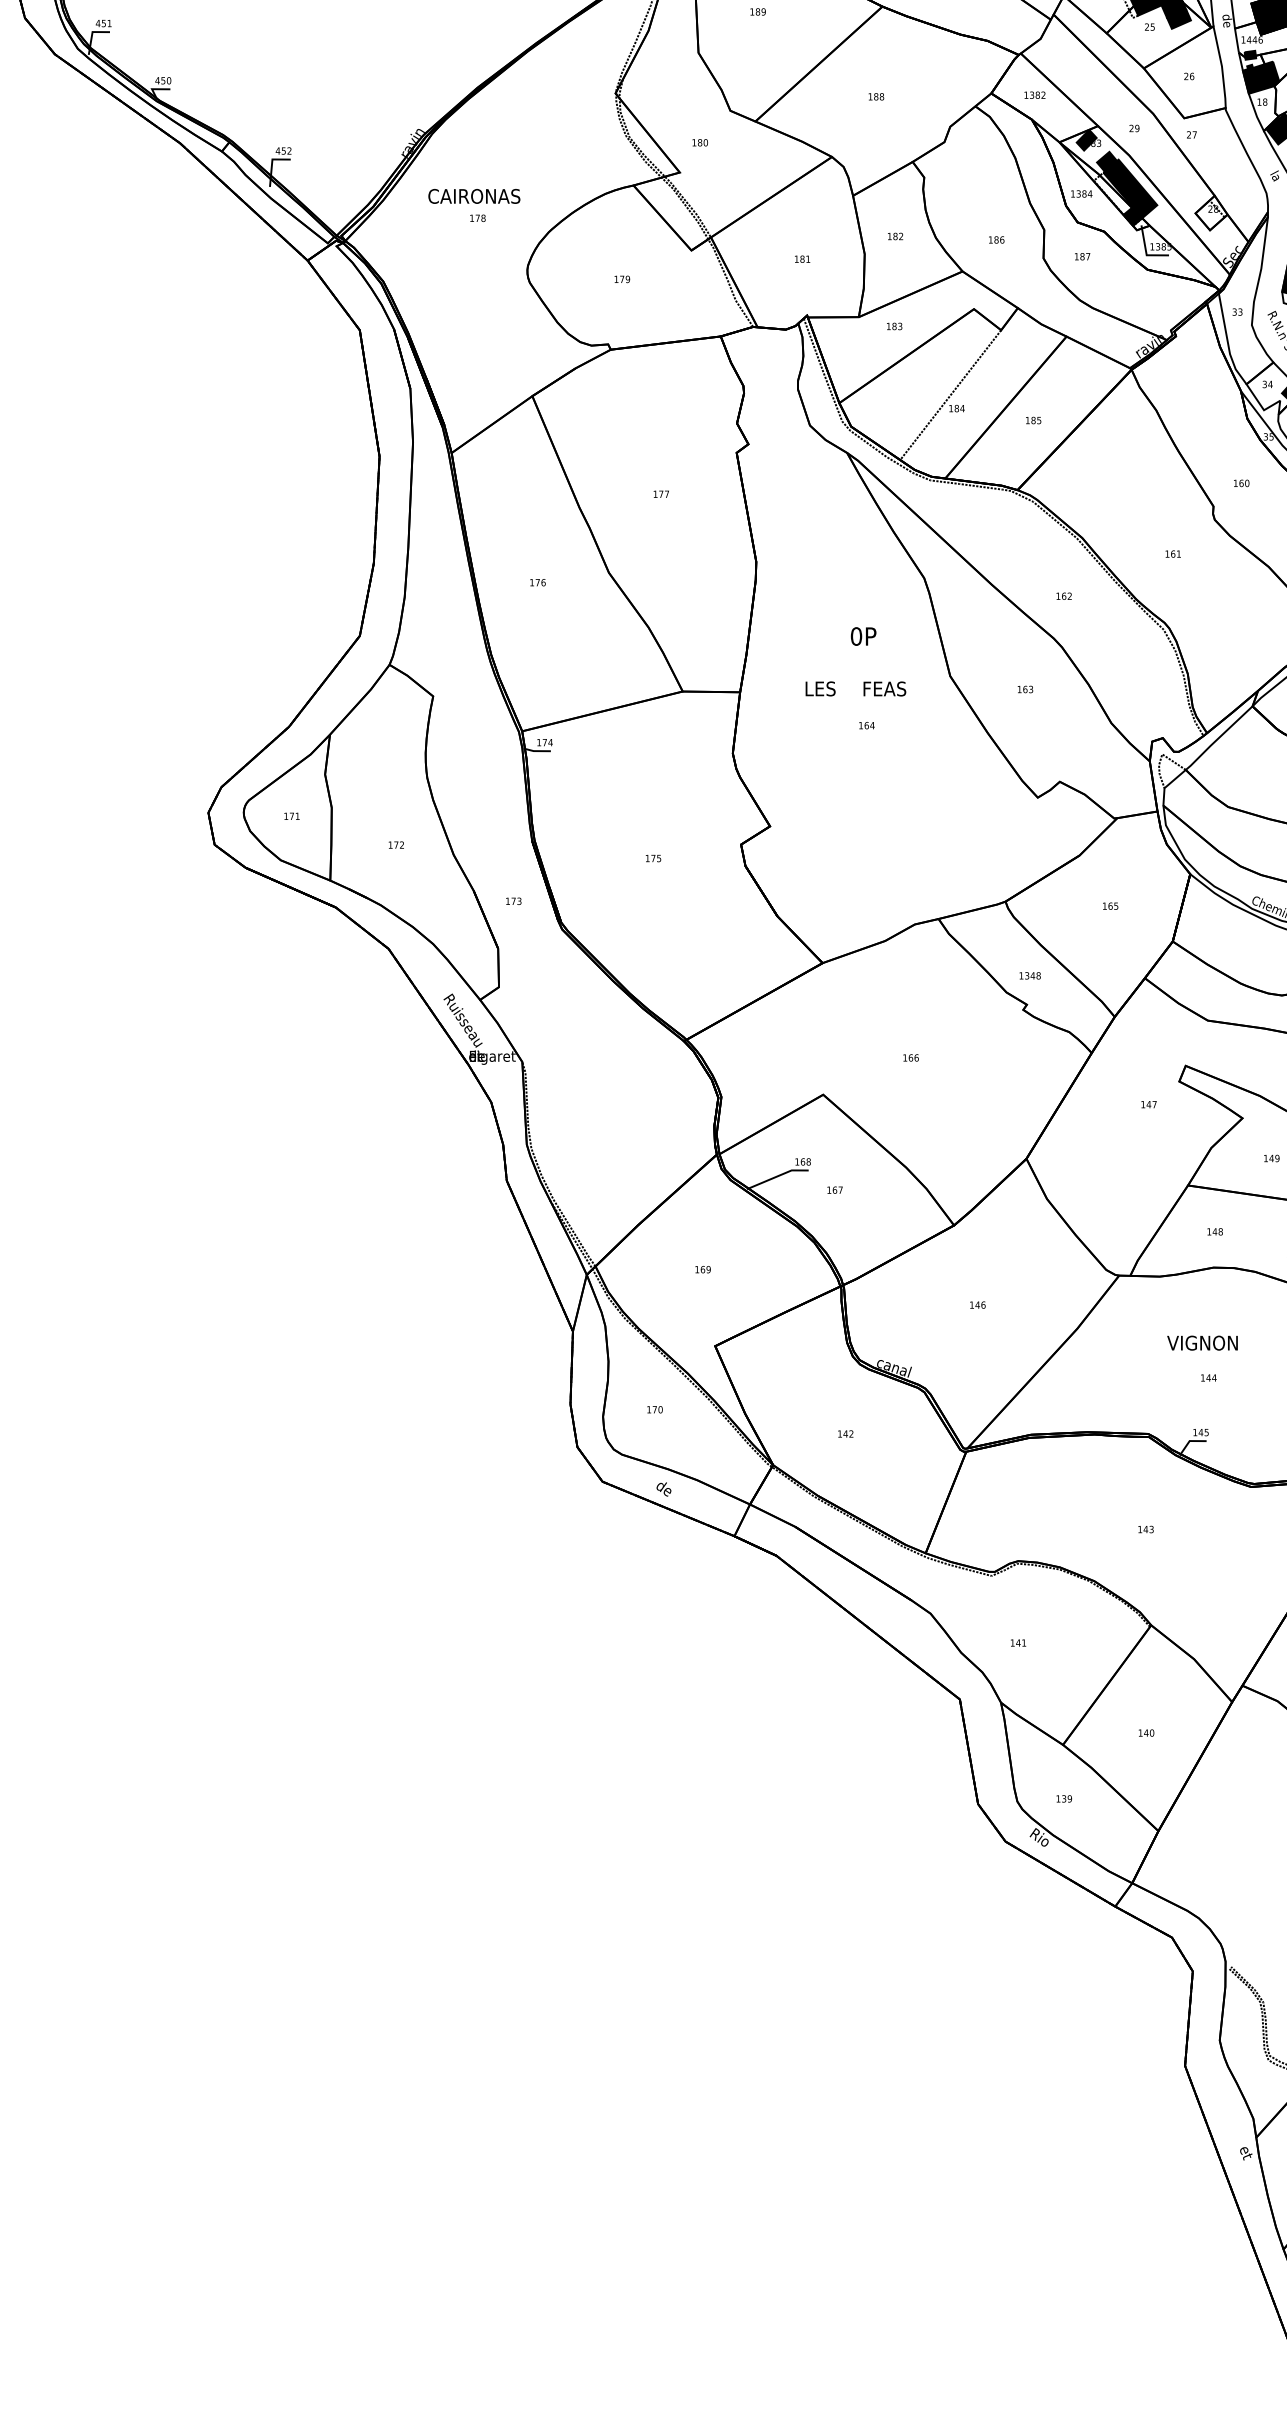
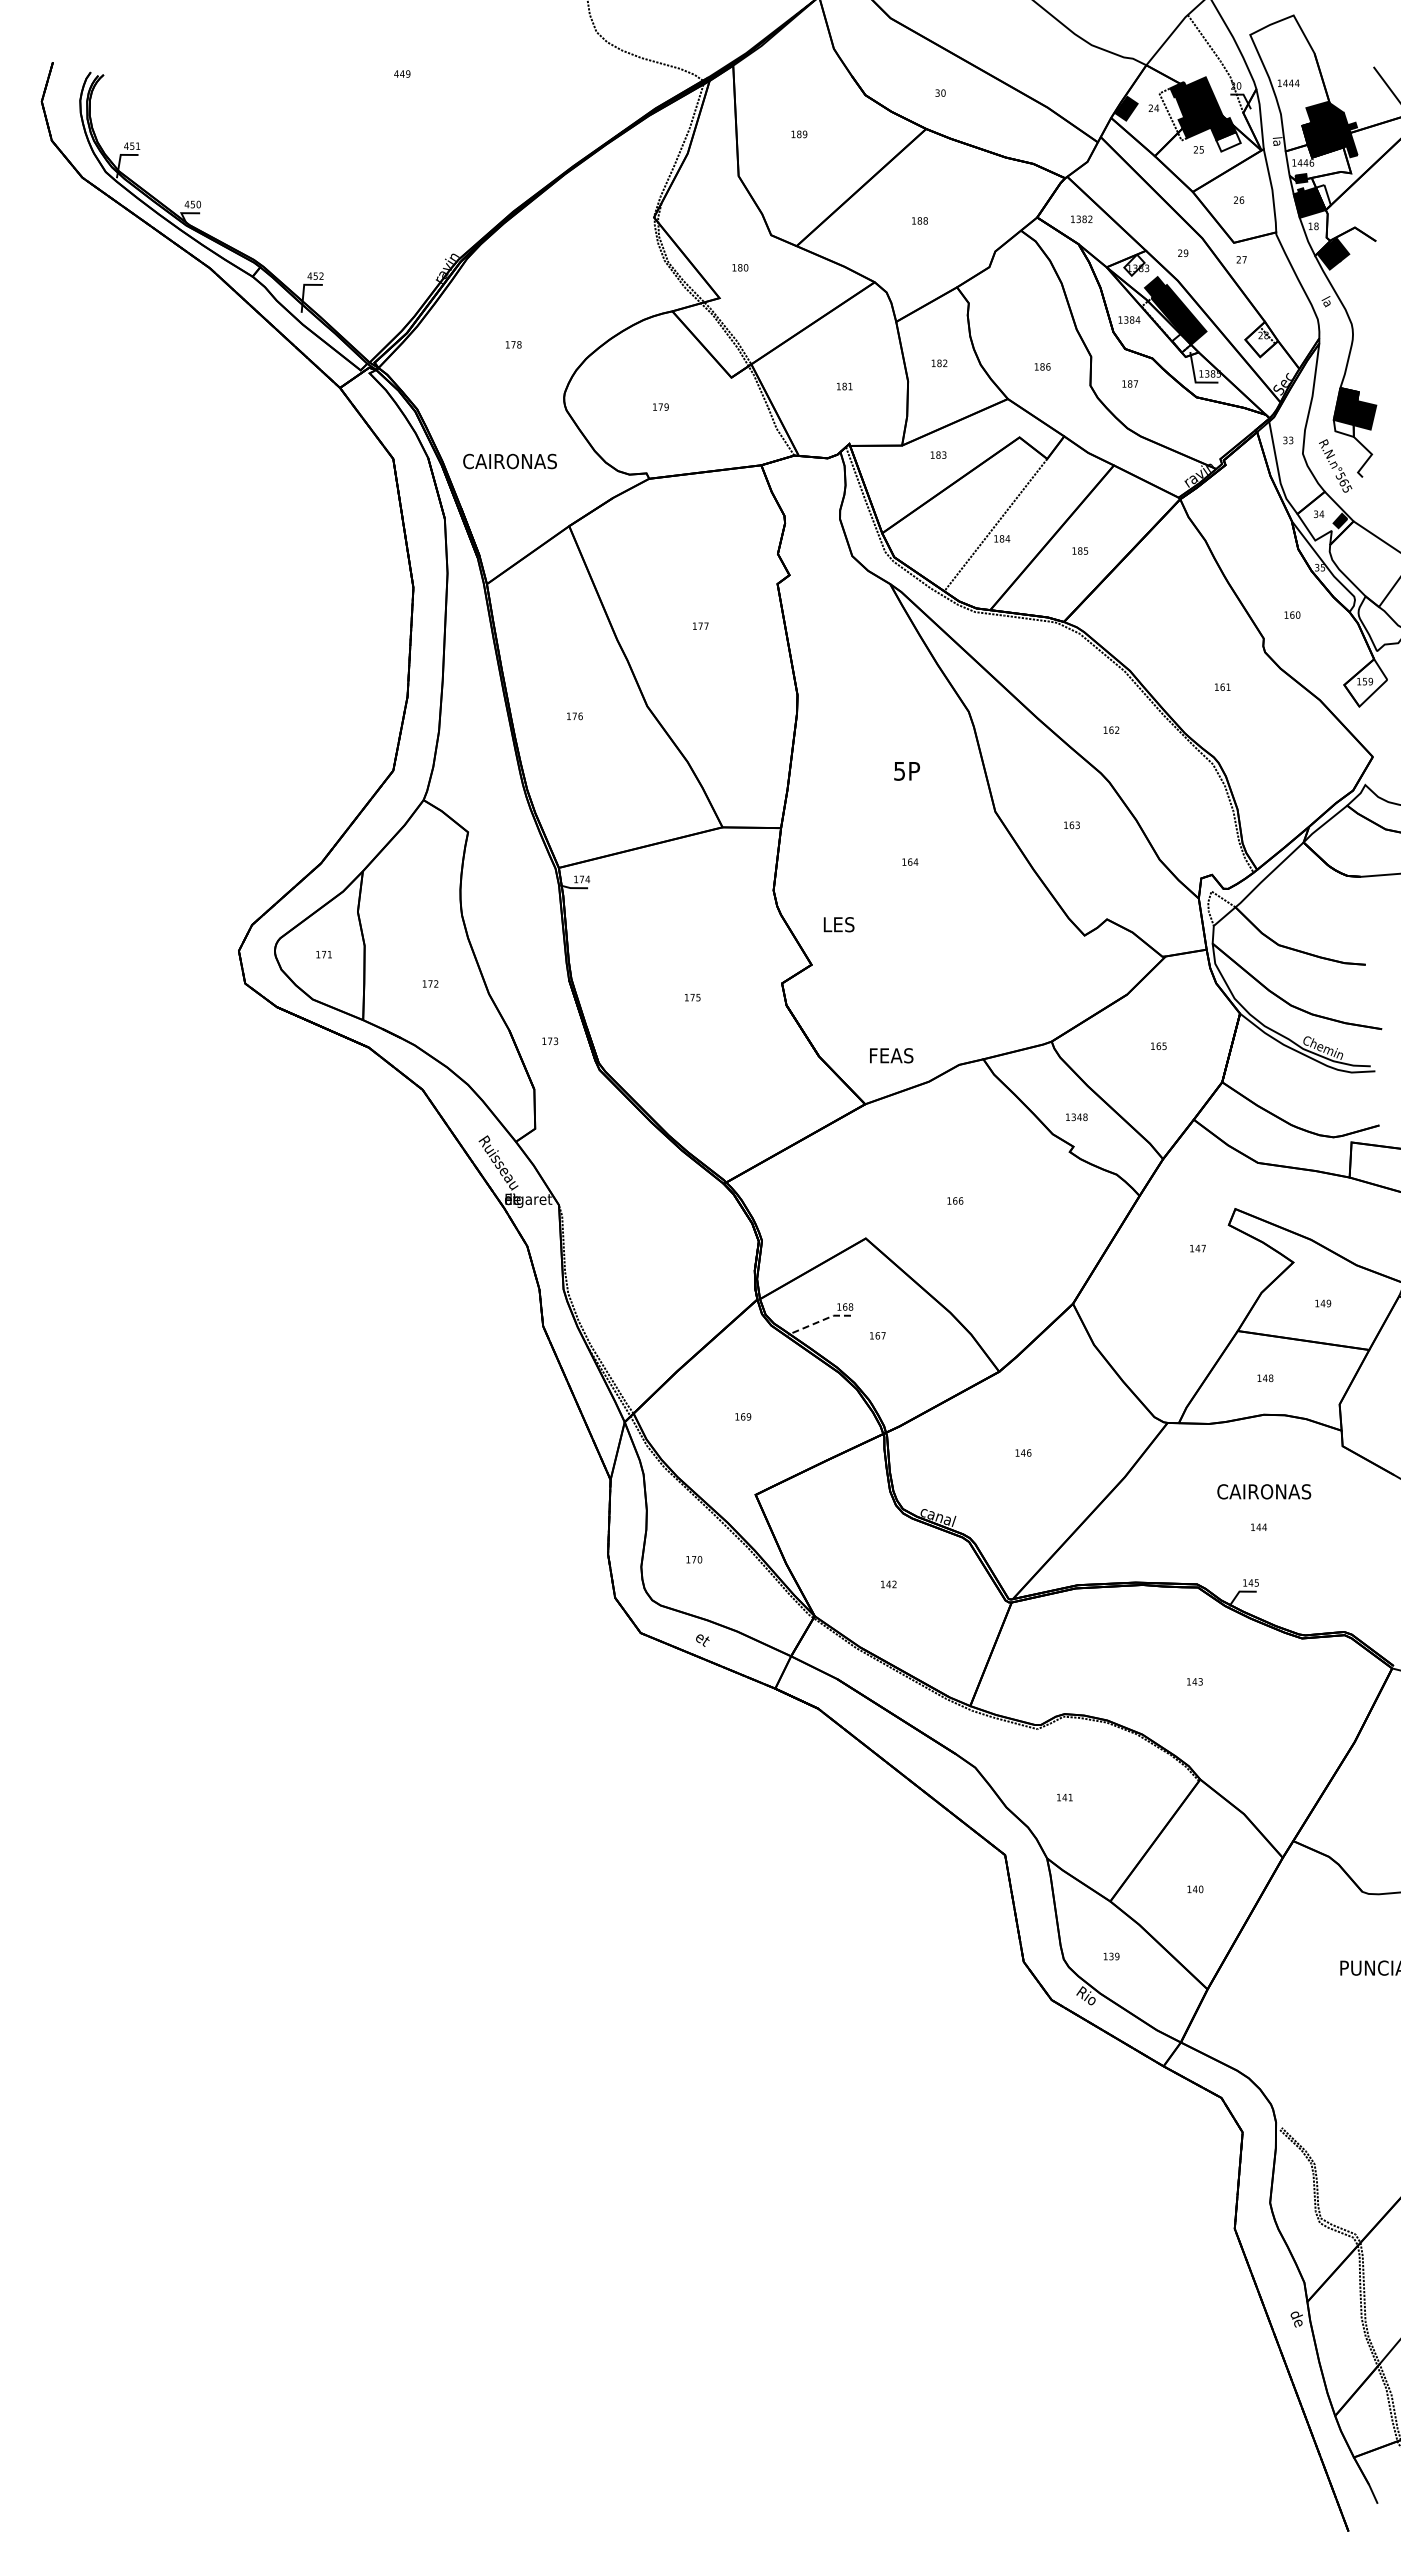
fill: (1178, 18) -> (1228, 141), removed
text: (1226, 20) -> (1277, 143), de -> la
fill: (1272, 73) -> (1323, 197), removed
fill: (1086, 139) -> (1134, 264), removed
text: (473, 196) -> (509, 461), moved
fill: (1132, 216) -> (1181, 342), removed
text: (856, 635) -> (899, 770), 0P -> 5P
text: (820, 688) -> (839, 924), moved
text: (884, 688) -> (891, 1055), moved
line: (777, 1176) -> (819, 1321), solid -> dashed
text: (1213, 1342) -> (1263, 1491), VIGNON -> CAIRONAS
text: (663, 1488) -> (702, 1640), de -> et
text: (1245, 2154) -> (1296, 2319), et -> de

